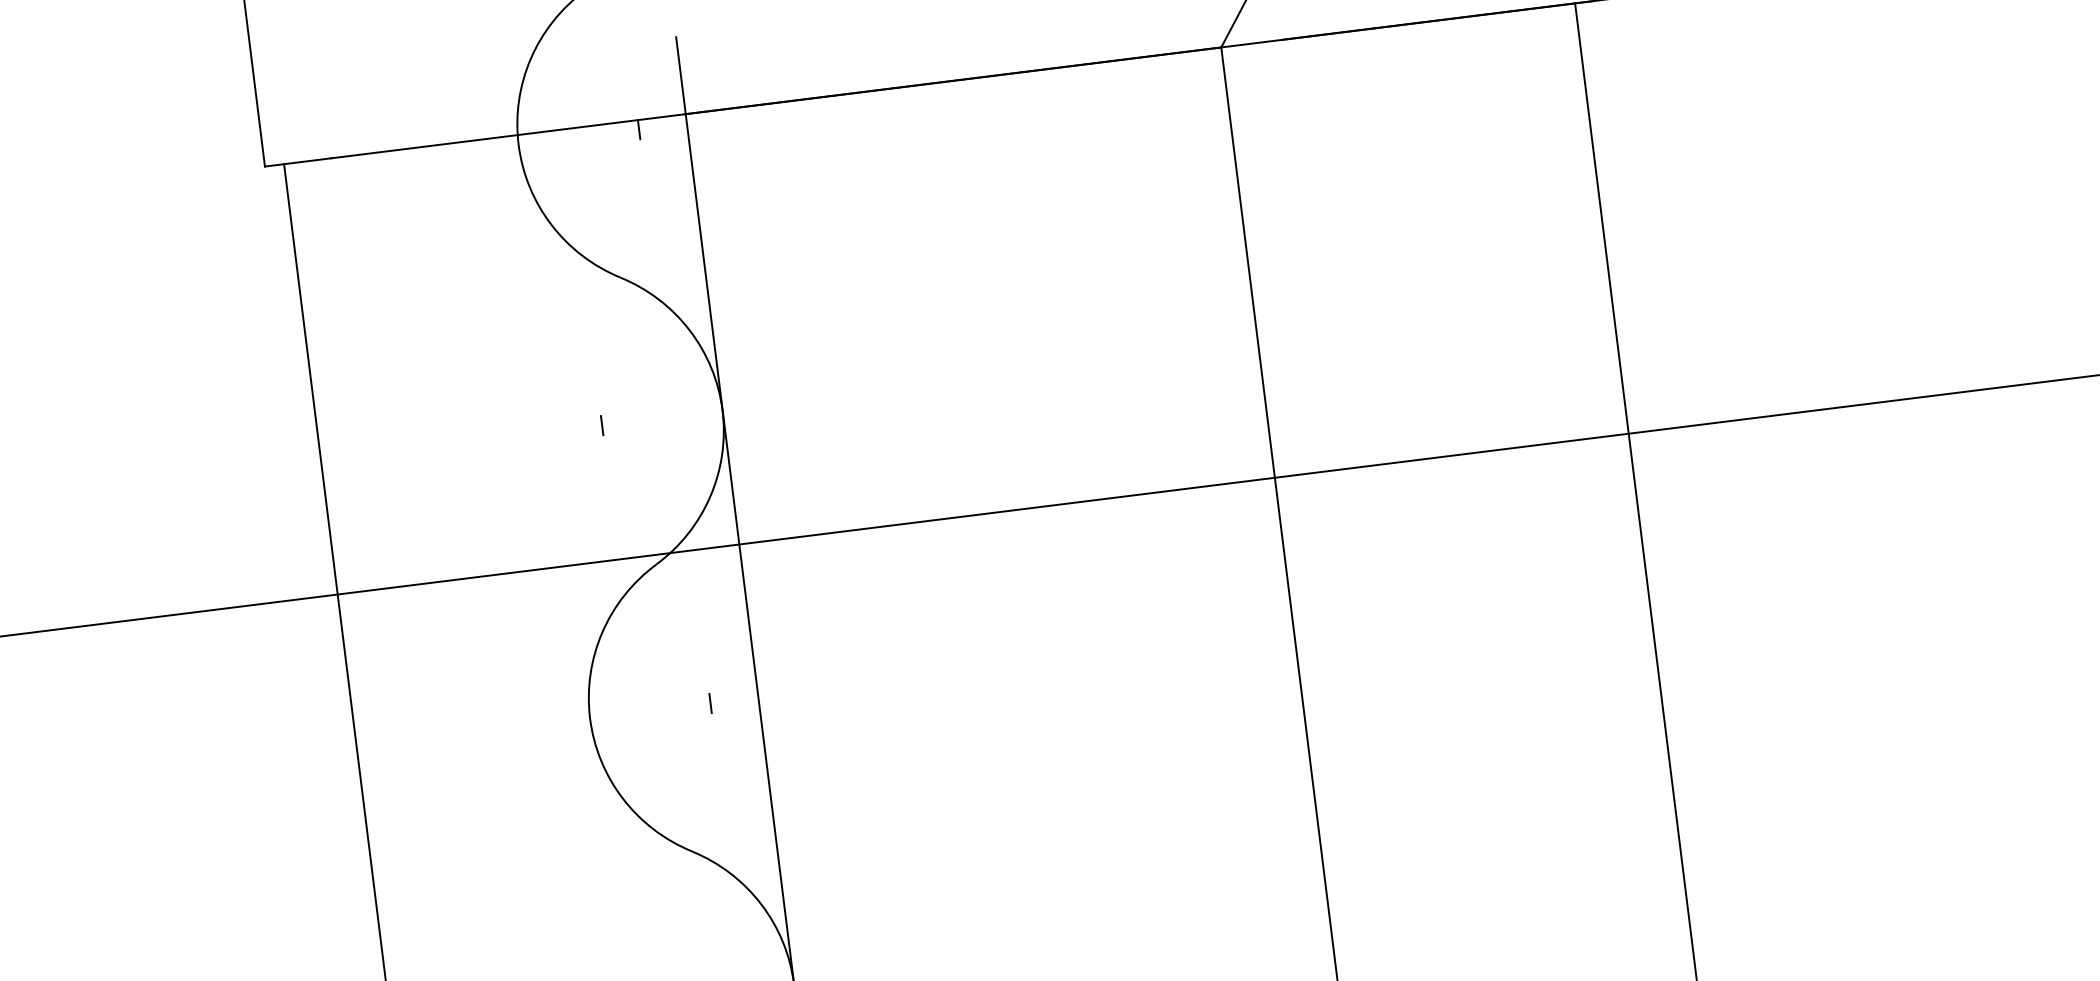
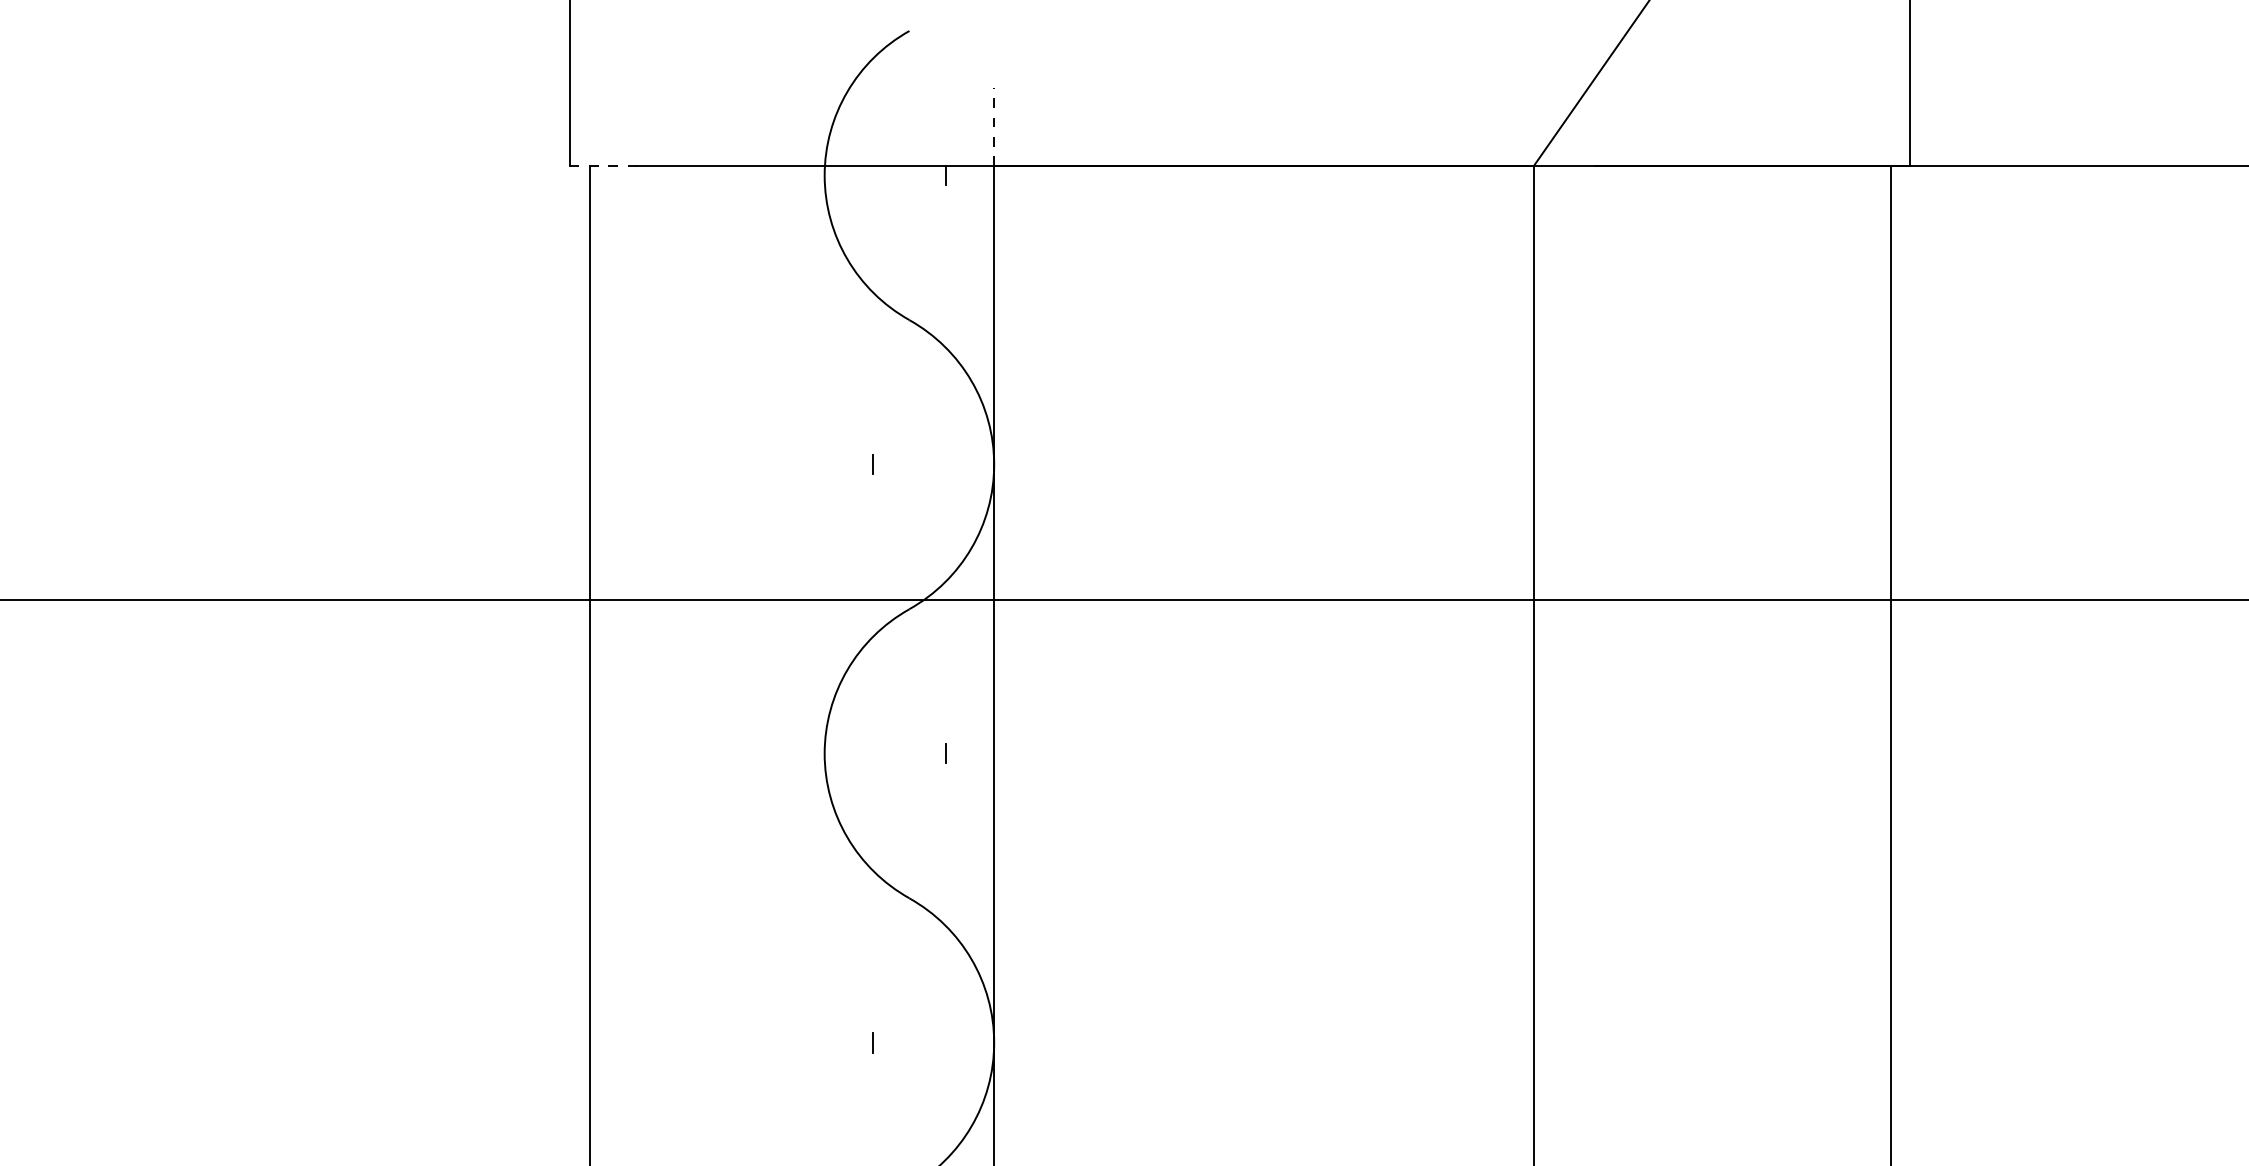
line: (681, 76) -> (994, 127), solid -> dashed
line: (297, 162) -> (603, 165), solid -> dashed

